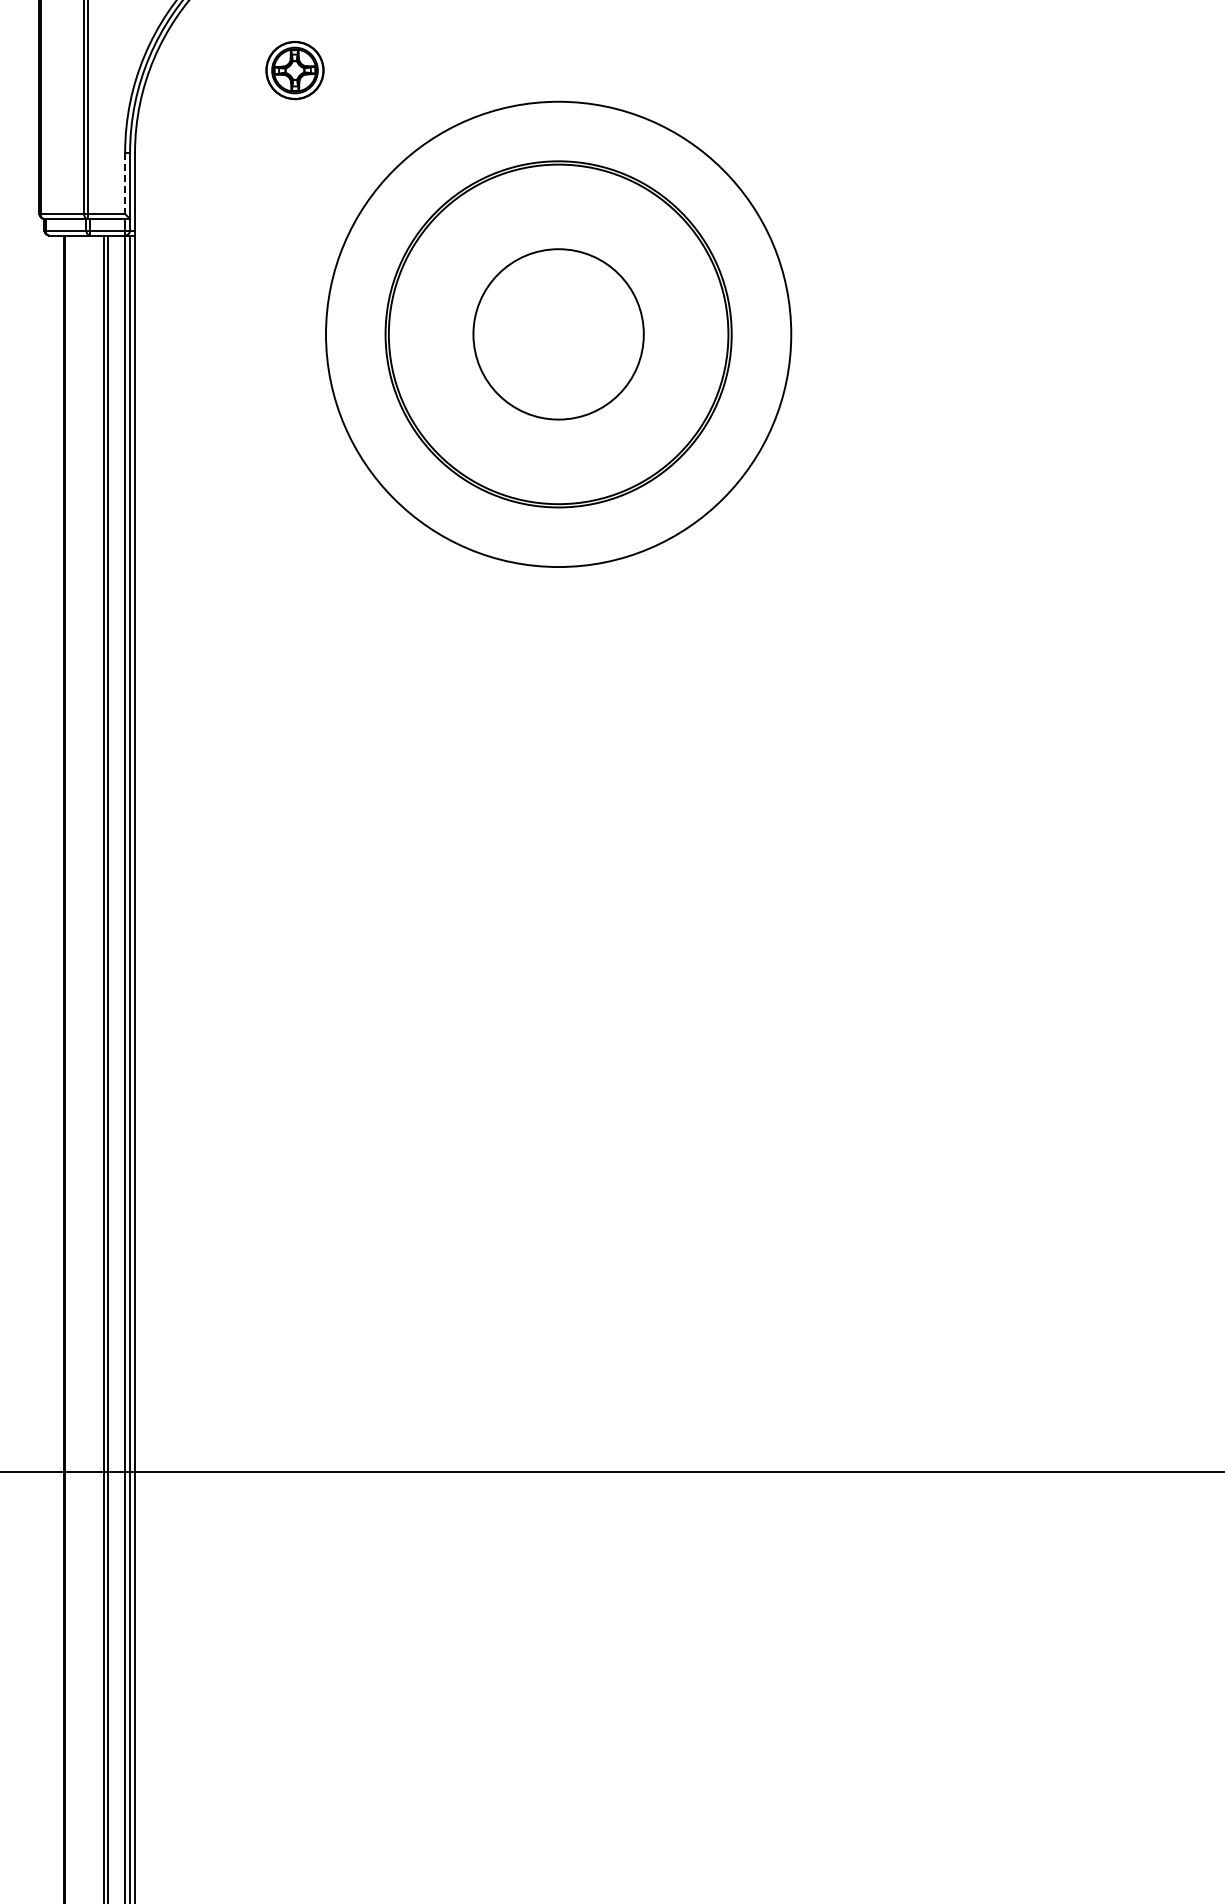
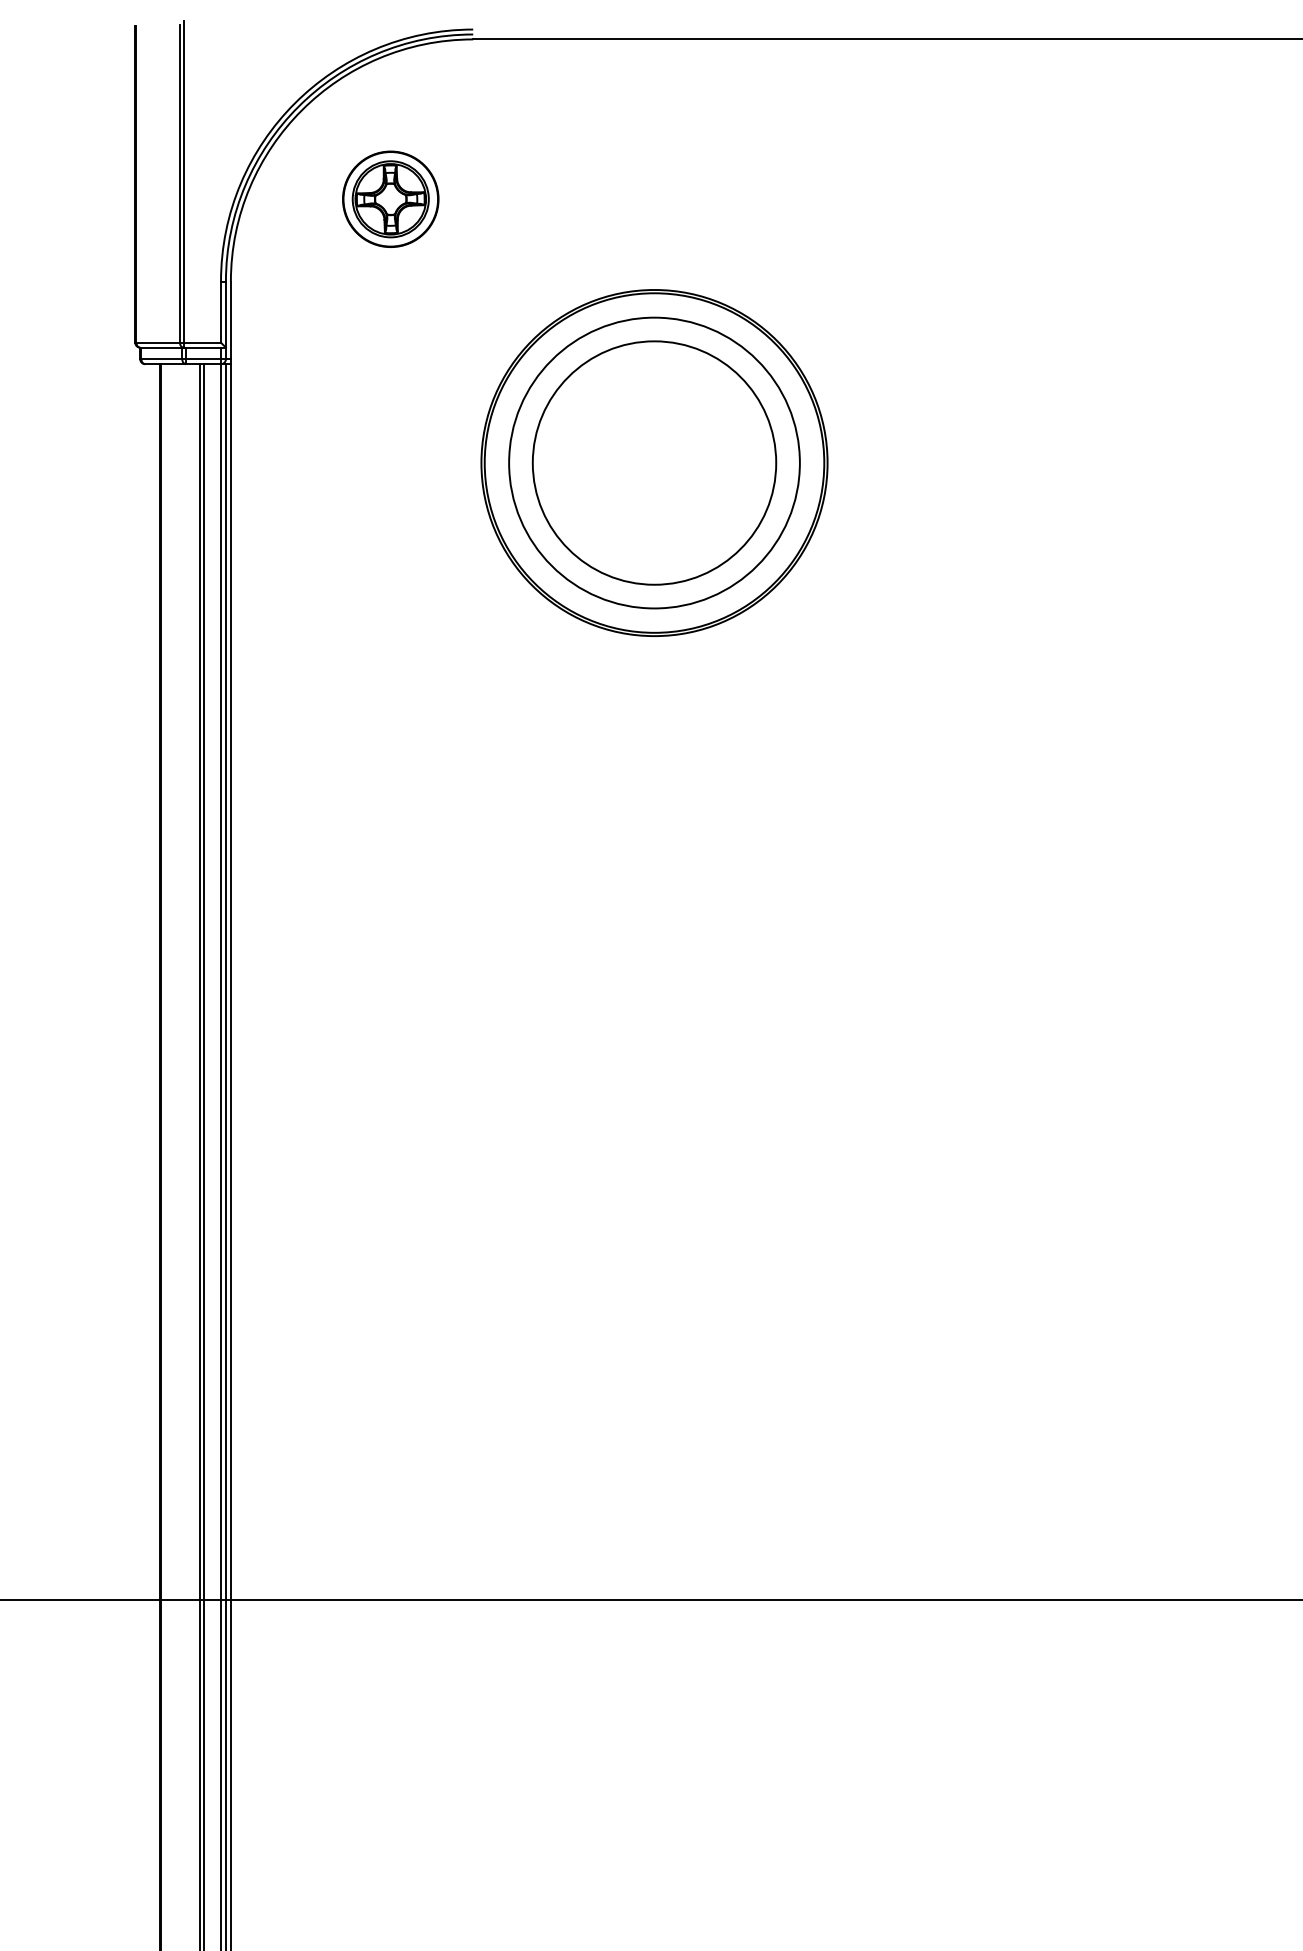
part: (294, 69) -> (390, 198), size x1.67
line: (125, 183) -> (221, 312), dashed -> solid
circle: (558, 333) -> (654, 462), size x0.62
circle: (558, 333) -> (654, 462), size x1.43

